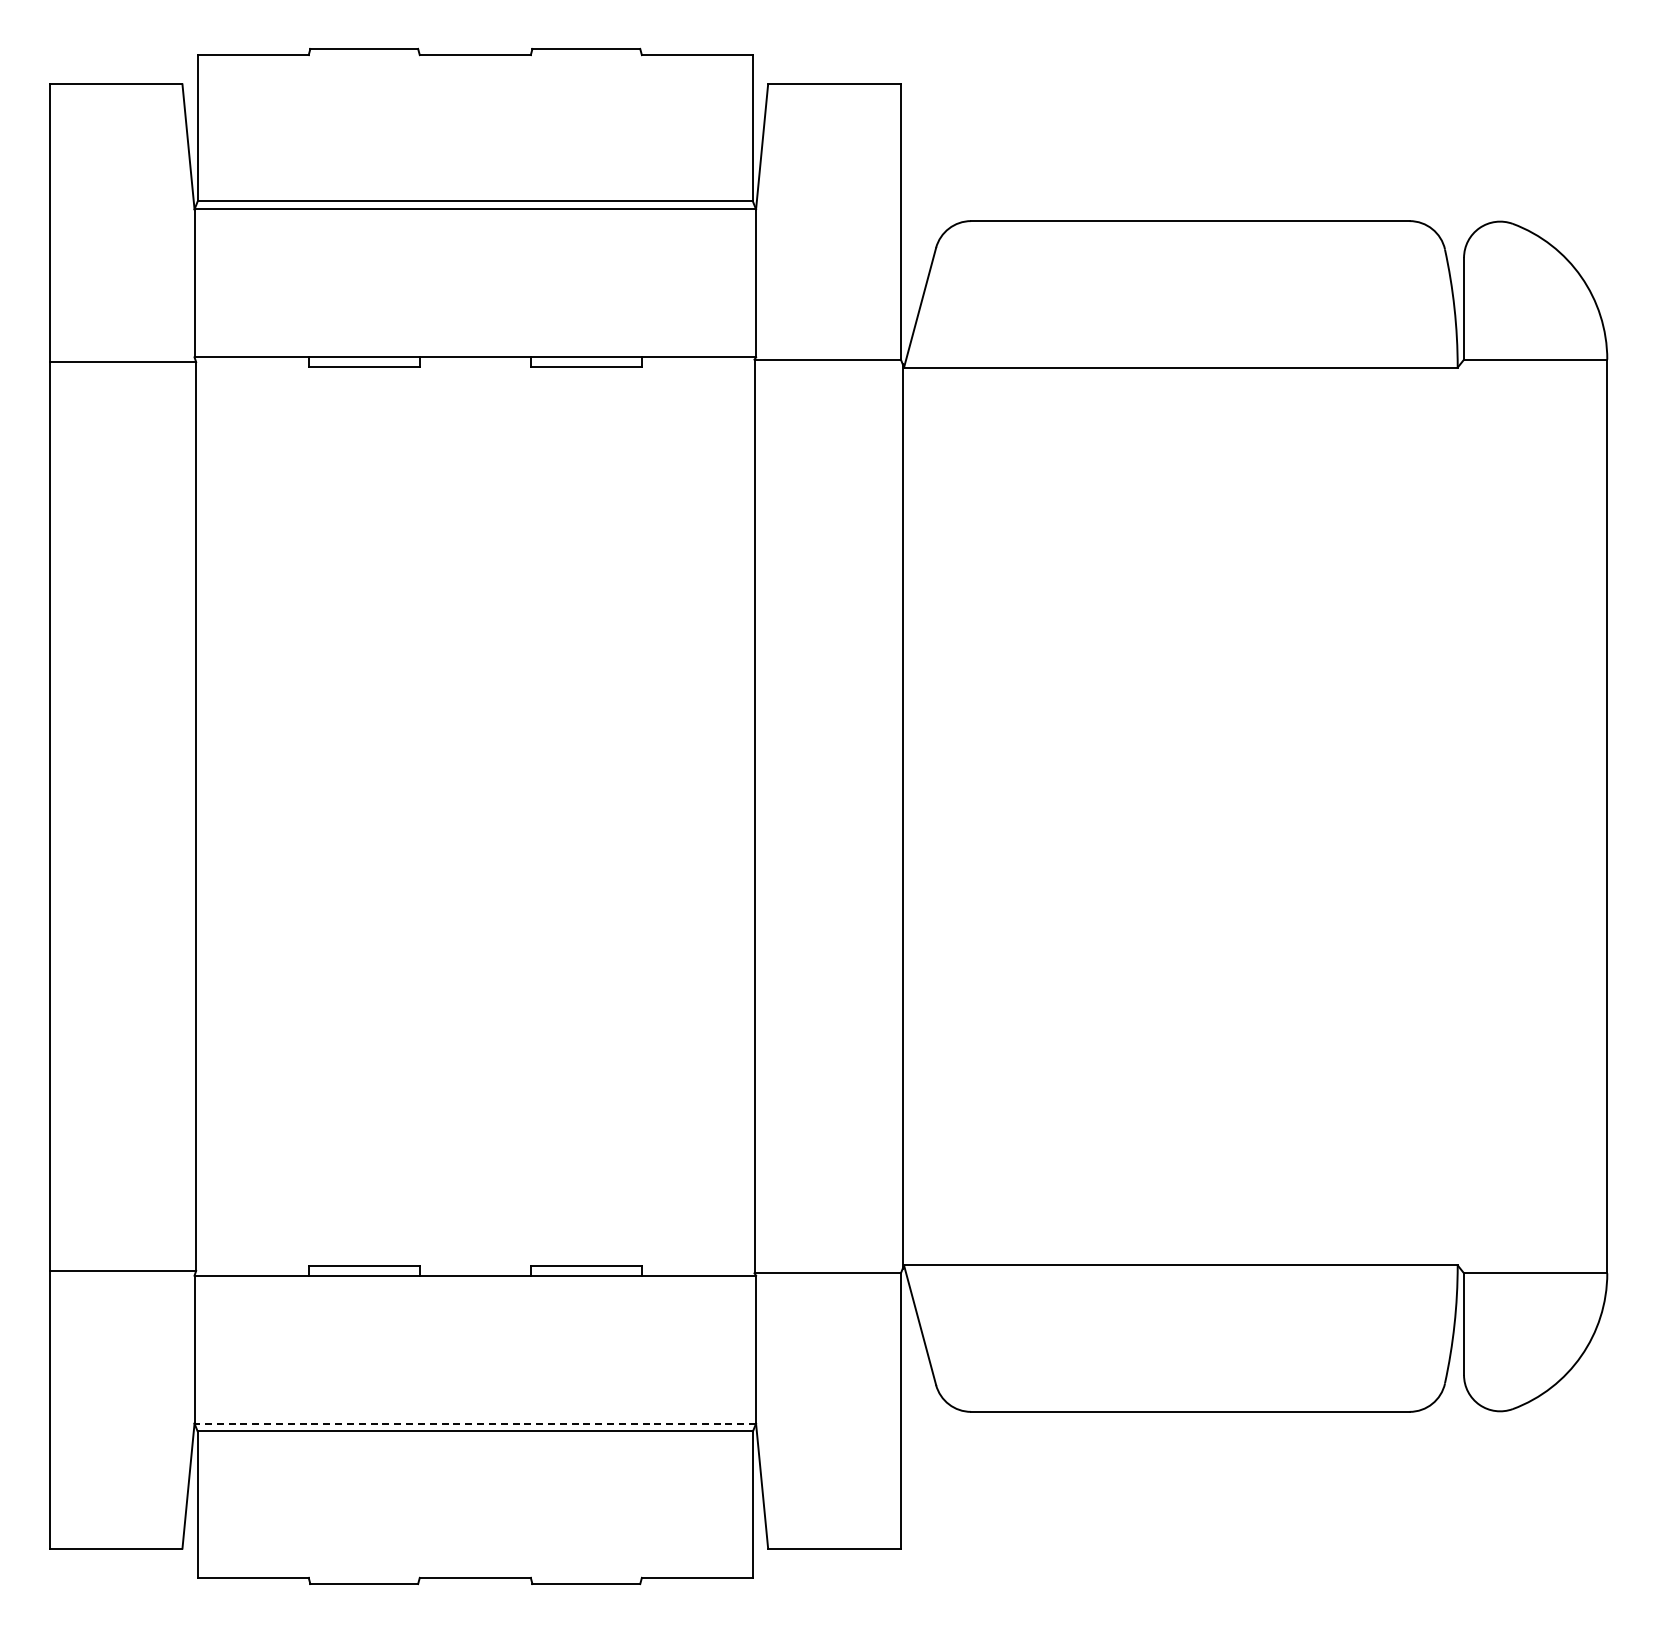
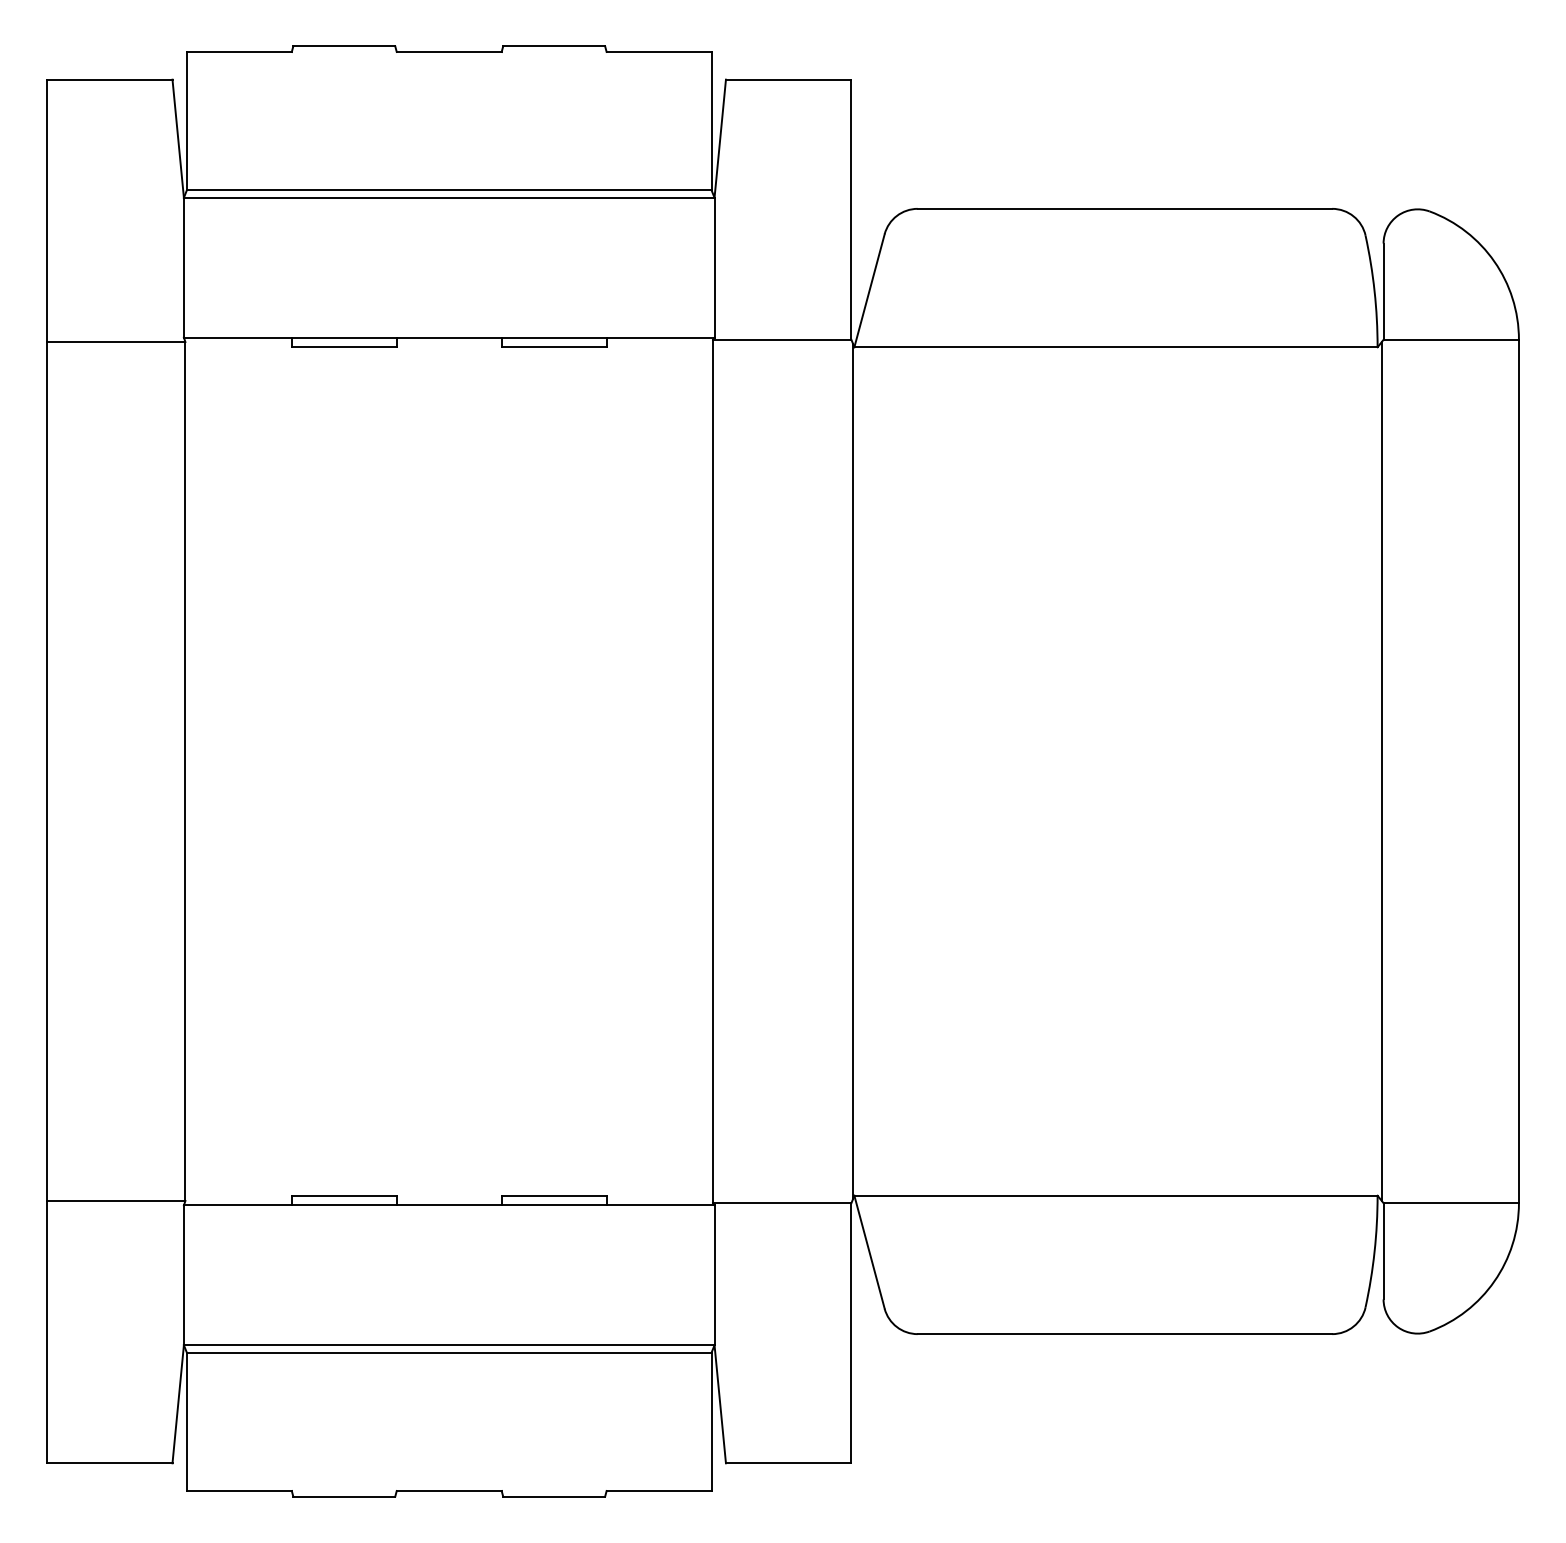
line: (1462, 816) -> (1382, 771), added
line: (475, 1423) -> (449, 1345), dashed -> solid

